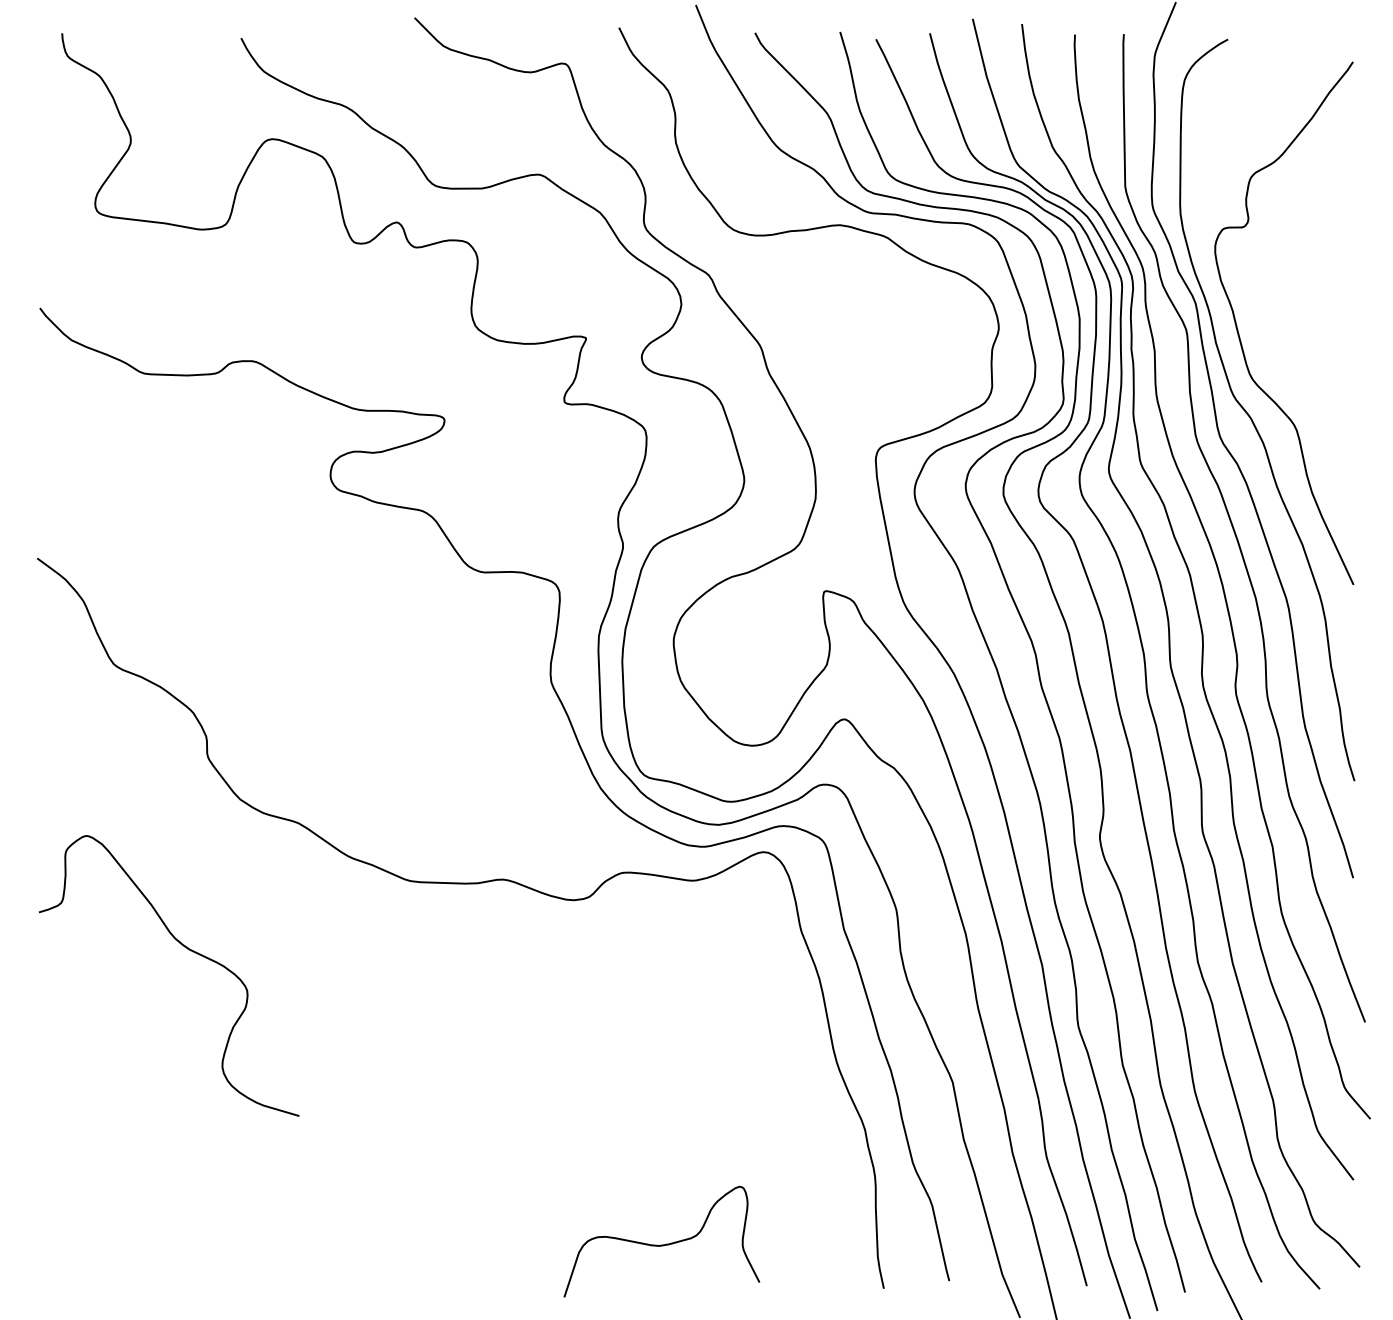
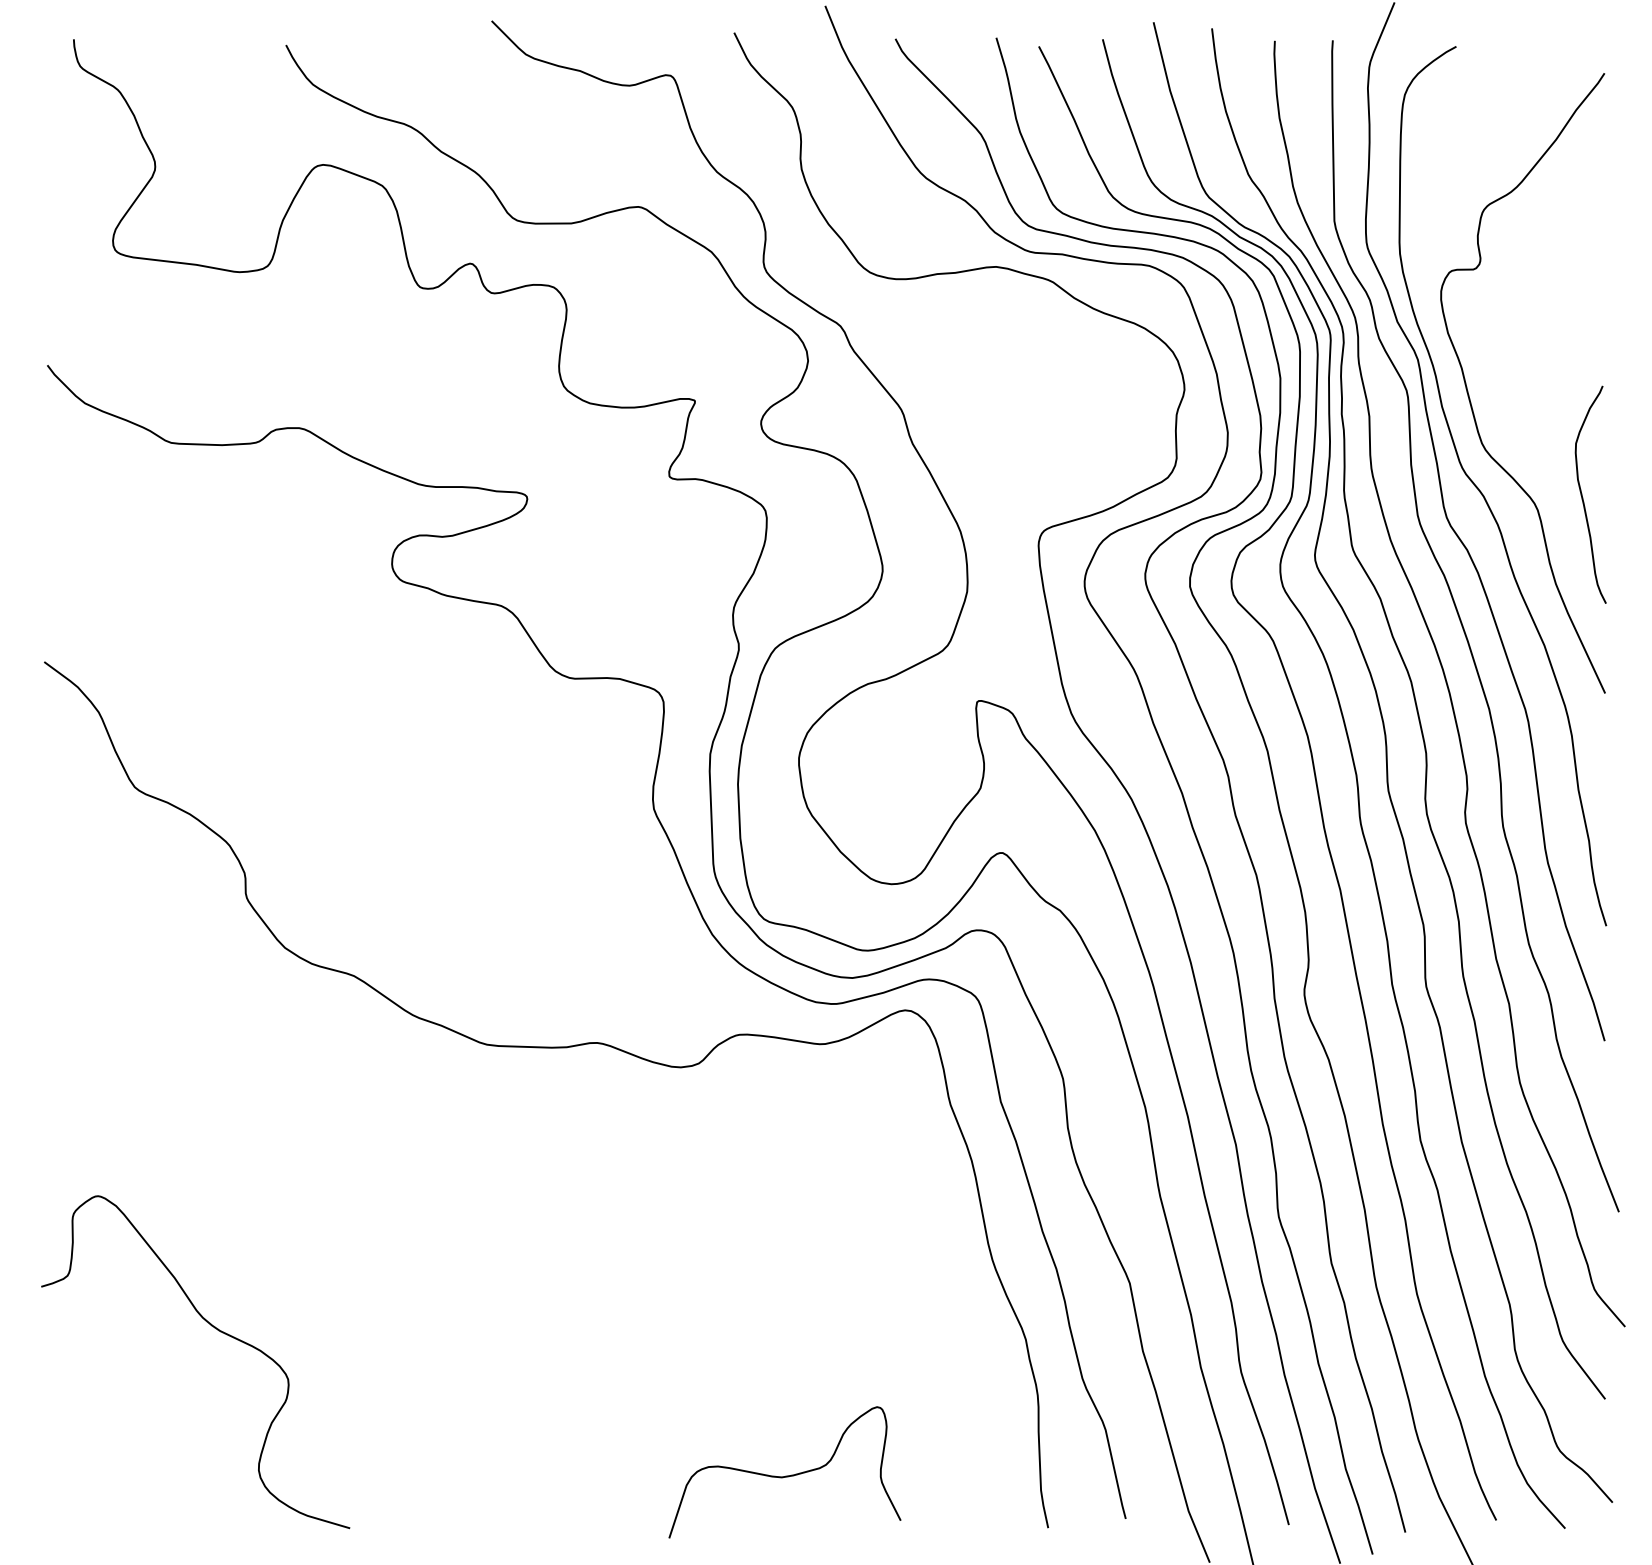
curve: (1335, 419) -> (1583, 497), added
curve: (187, 949) -> (217, 1330), moved

